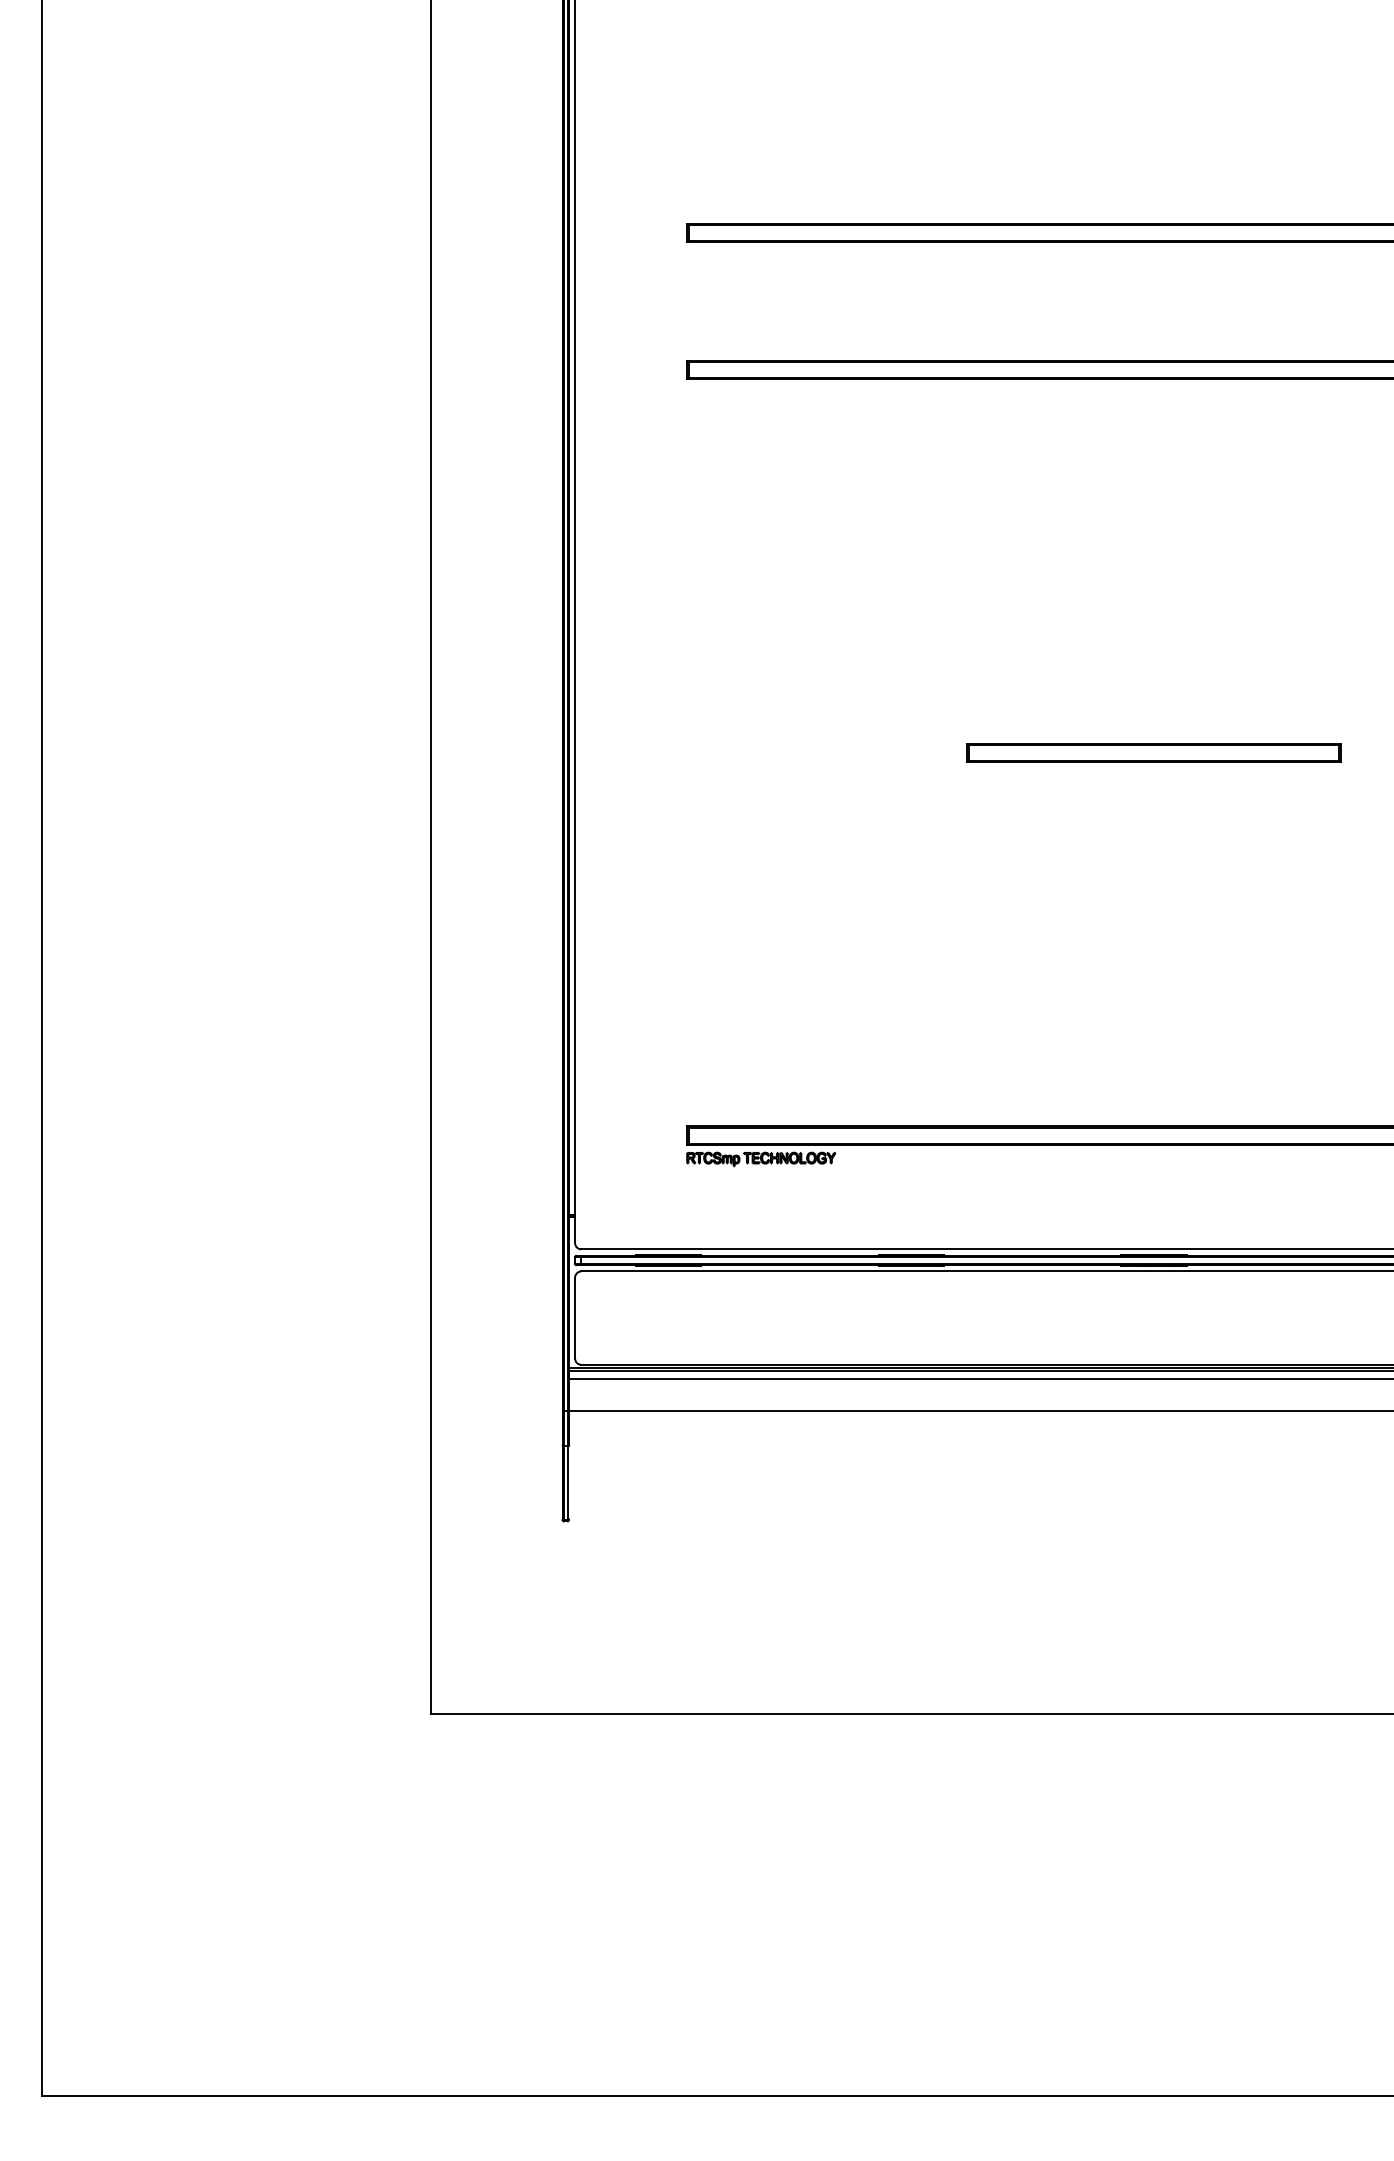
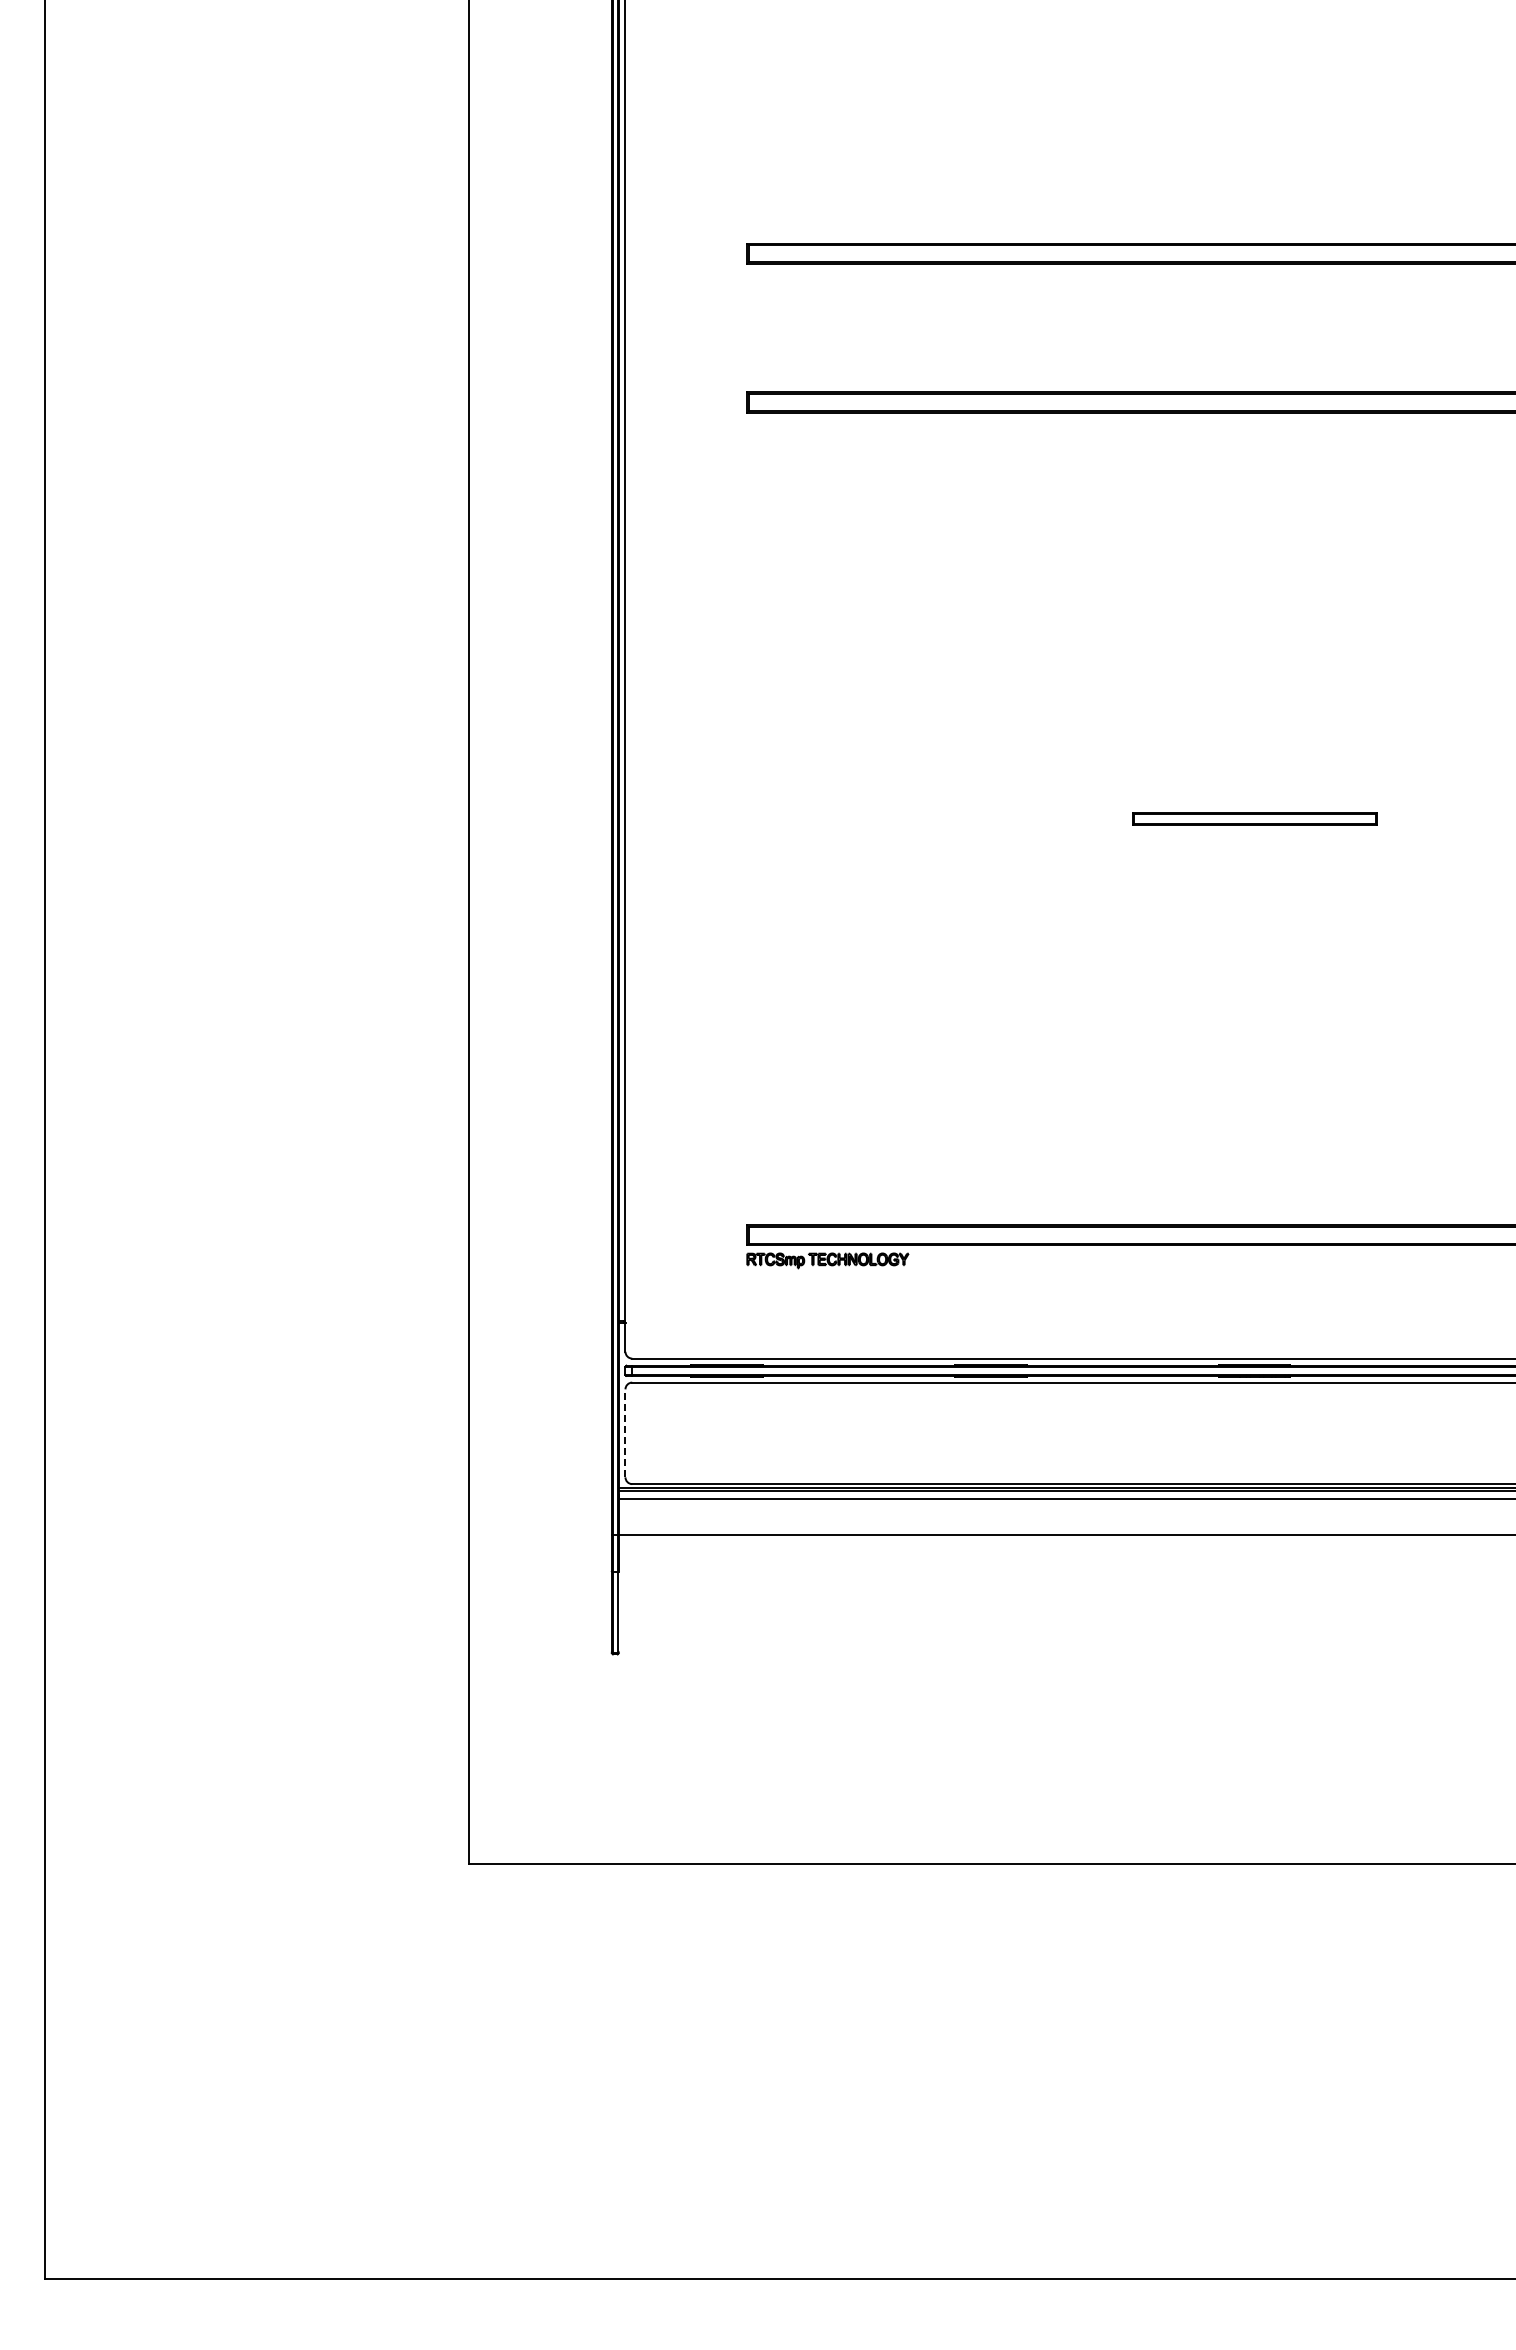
part: (1153, 752) -> (1254, 818), size x0.6
line: (575, 1318) -> (625, 1433), solid -> dashed

